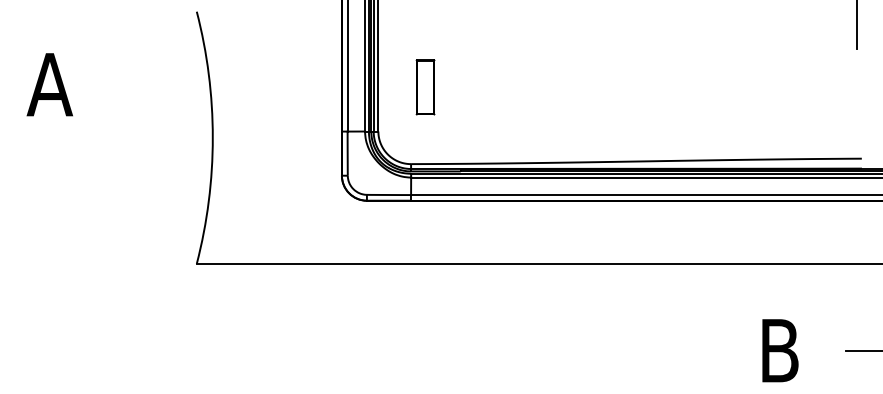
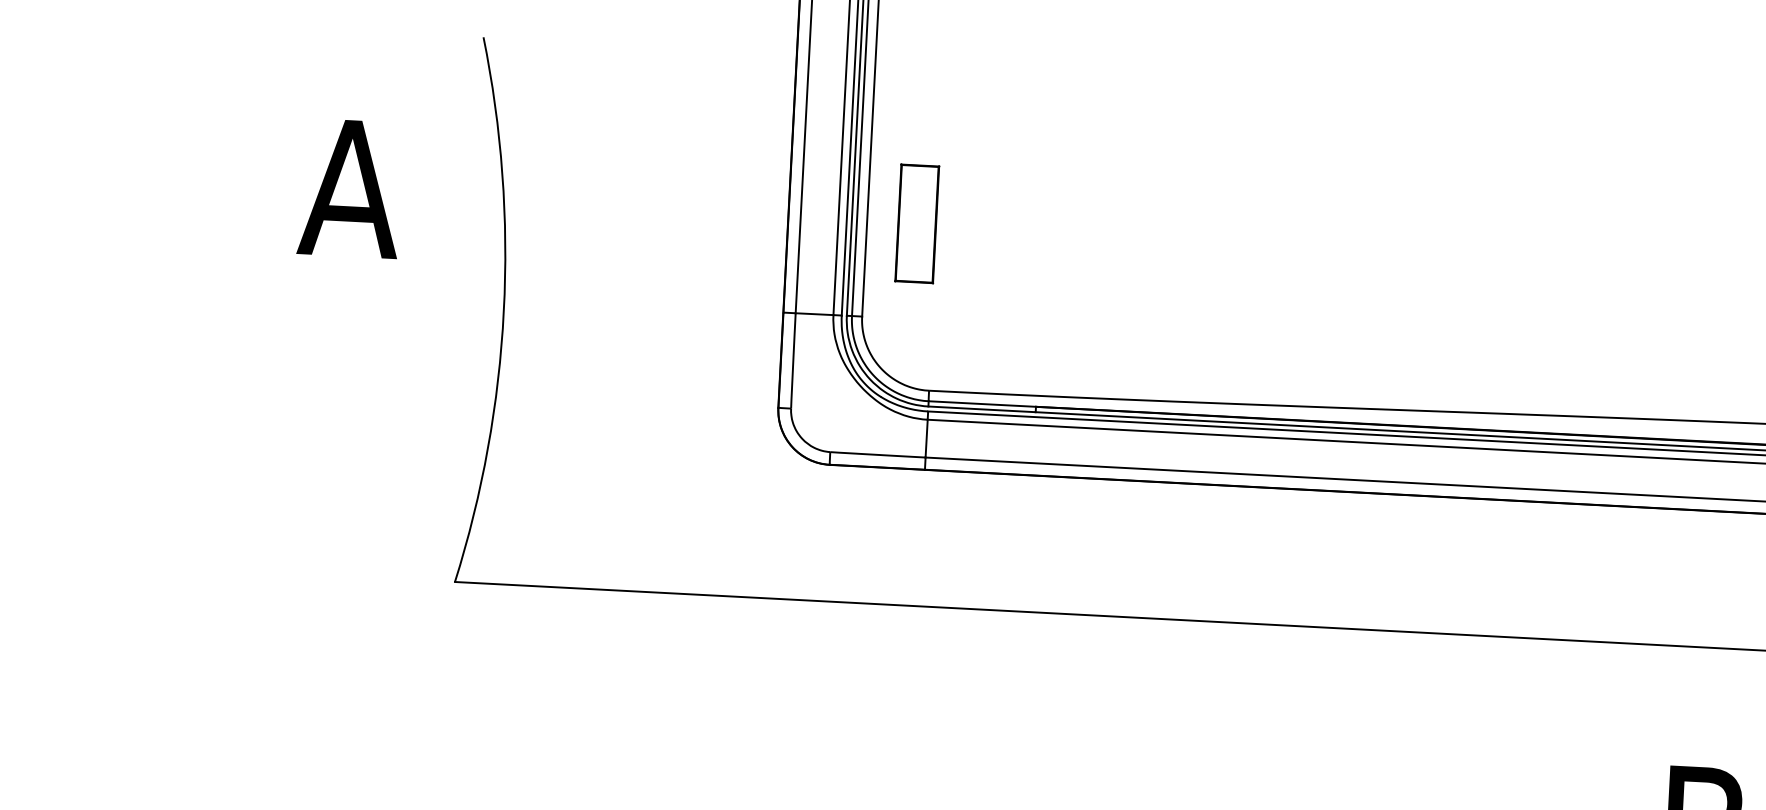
text: (49, 84) -> (349, 187), moved
part: (425, 87) -> (917, 224), moved

